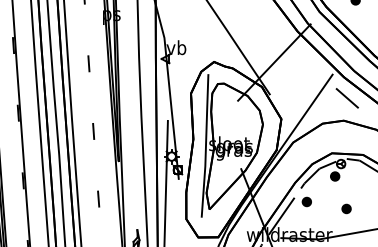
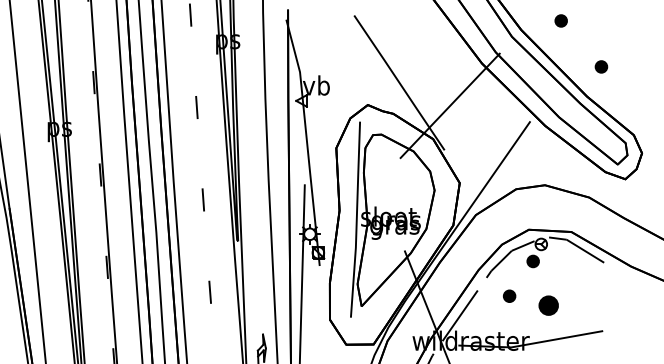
line: (347, 98) -> (549, 154), removed
part: (306, 201) -> (509, 295), moved
part: (346, 208) -> (548, 305), size x1.6

